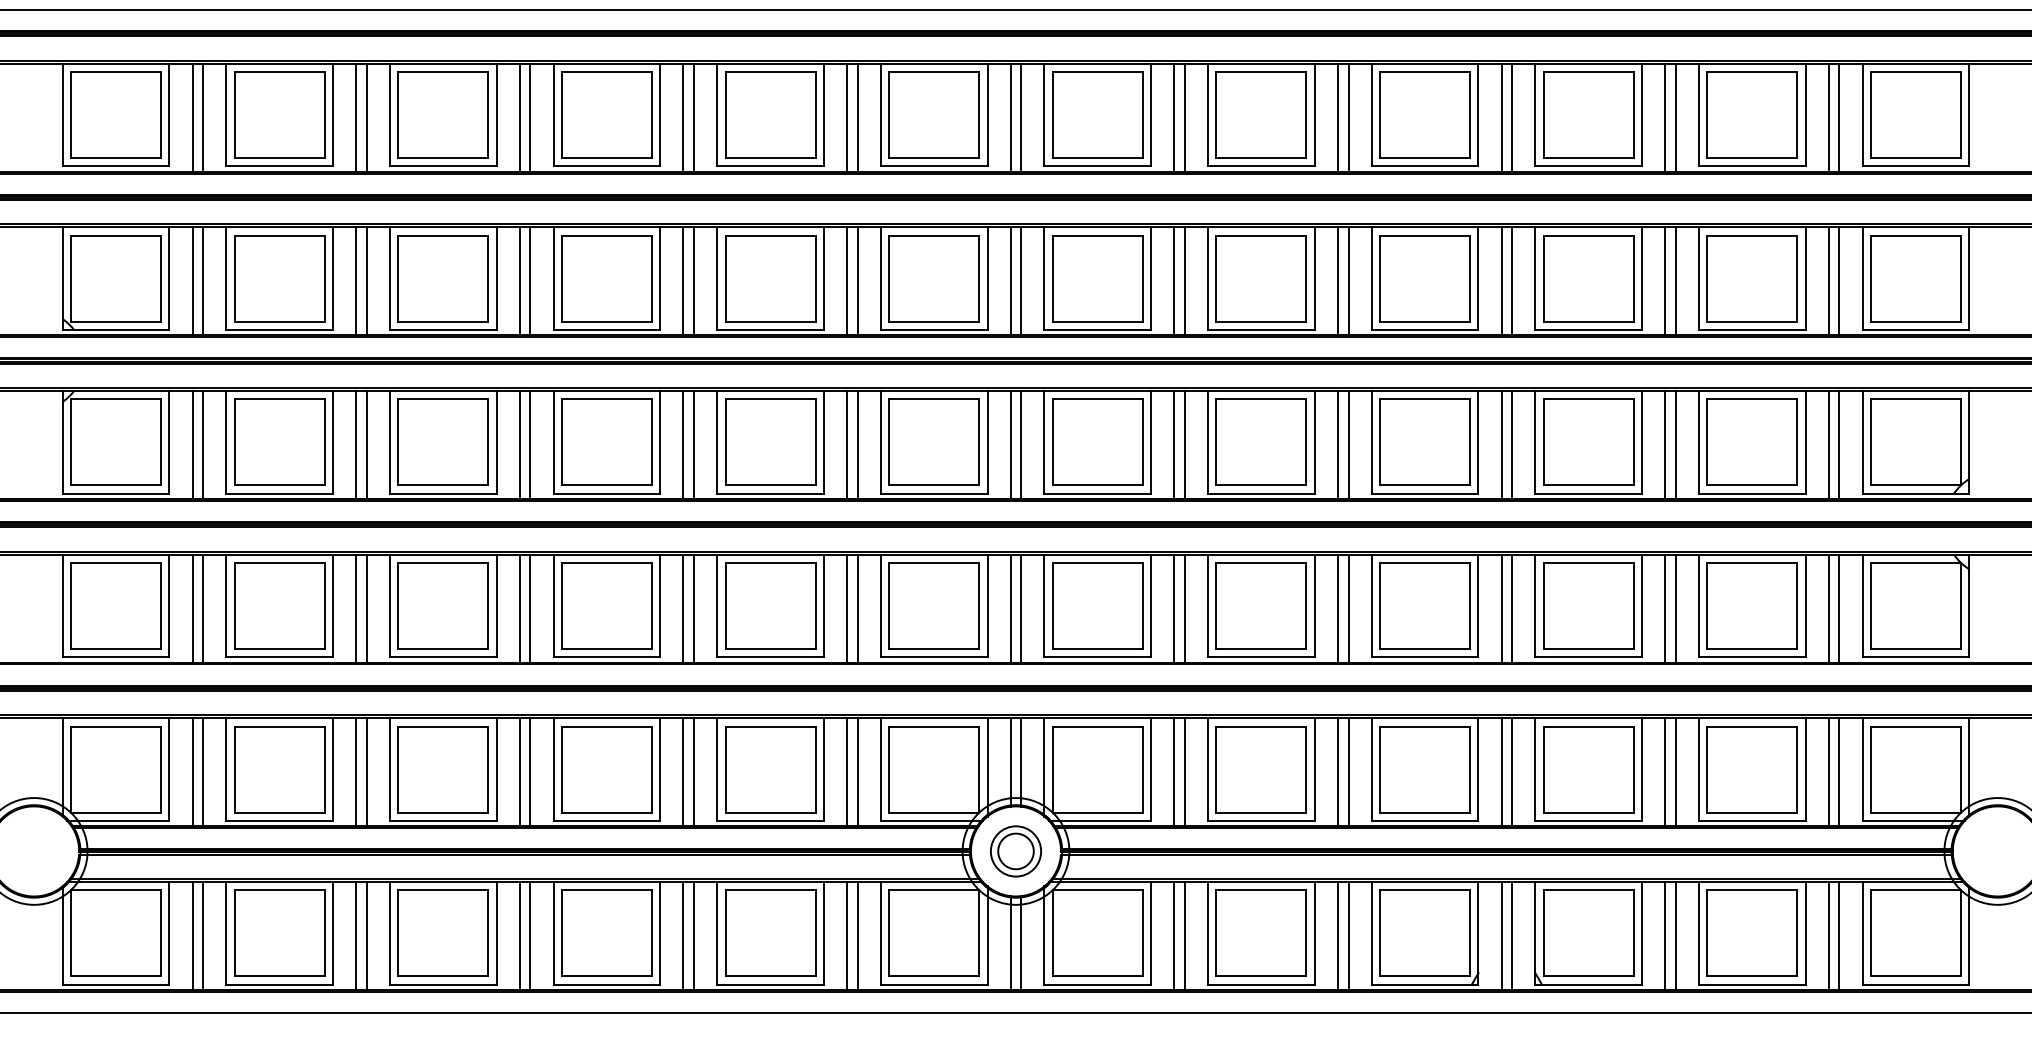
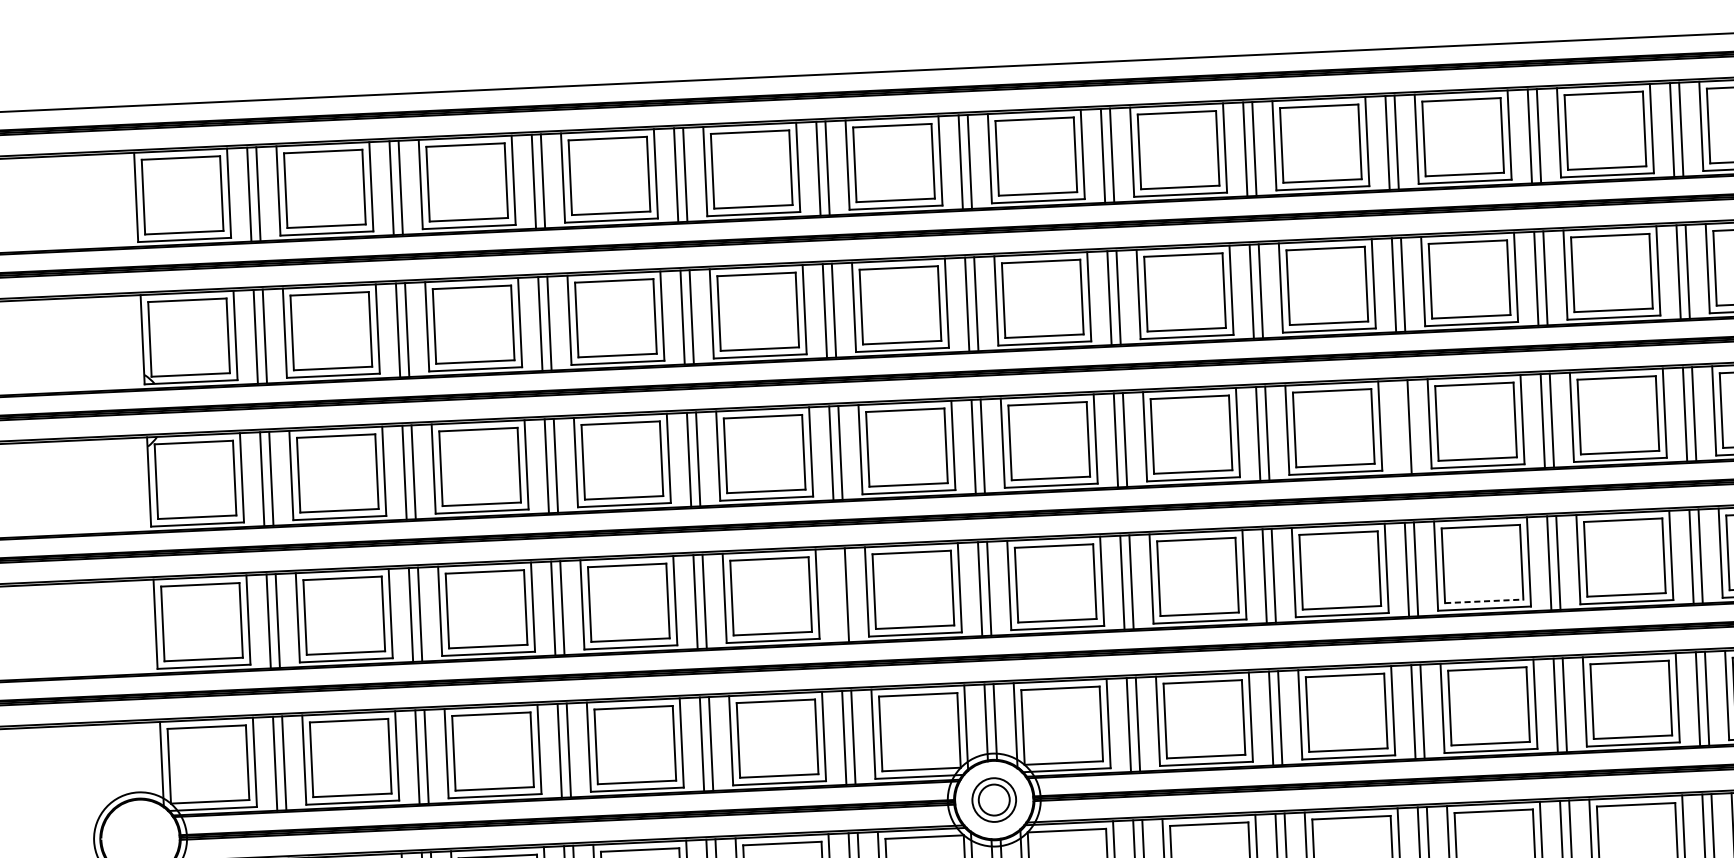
line: (1501, 445) -> (1400, 427), removed
line: (847, 608) -> (838, 595), removed
line: (1589, 648) -> (1484, 600), solid -> dashed

